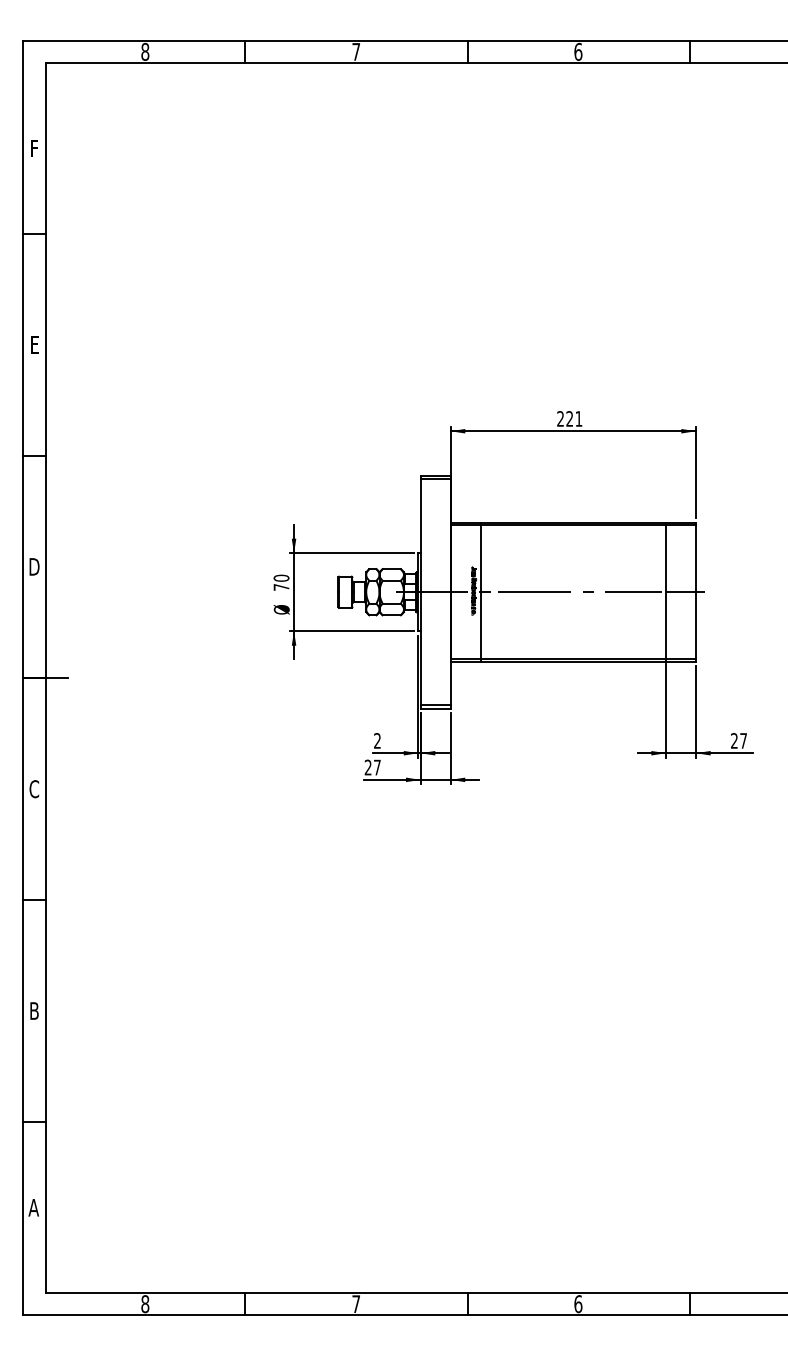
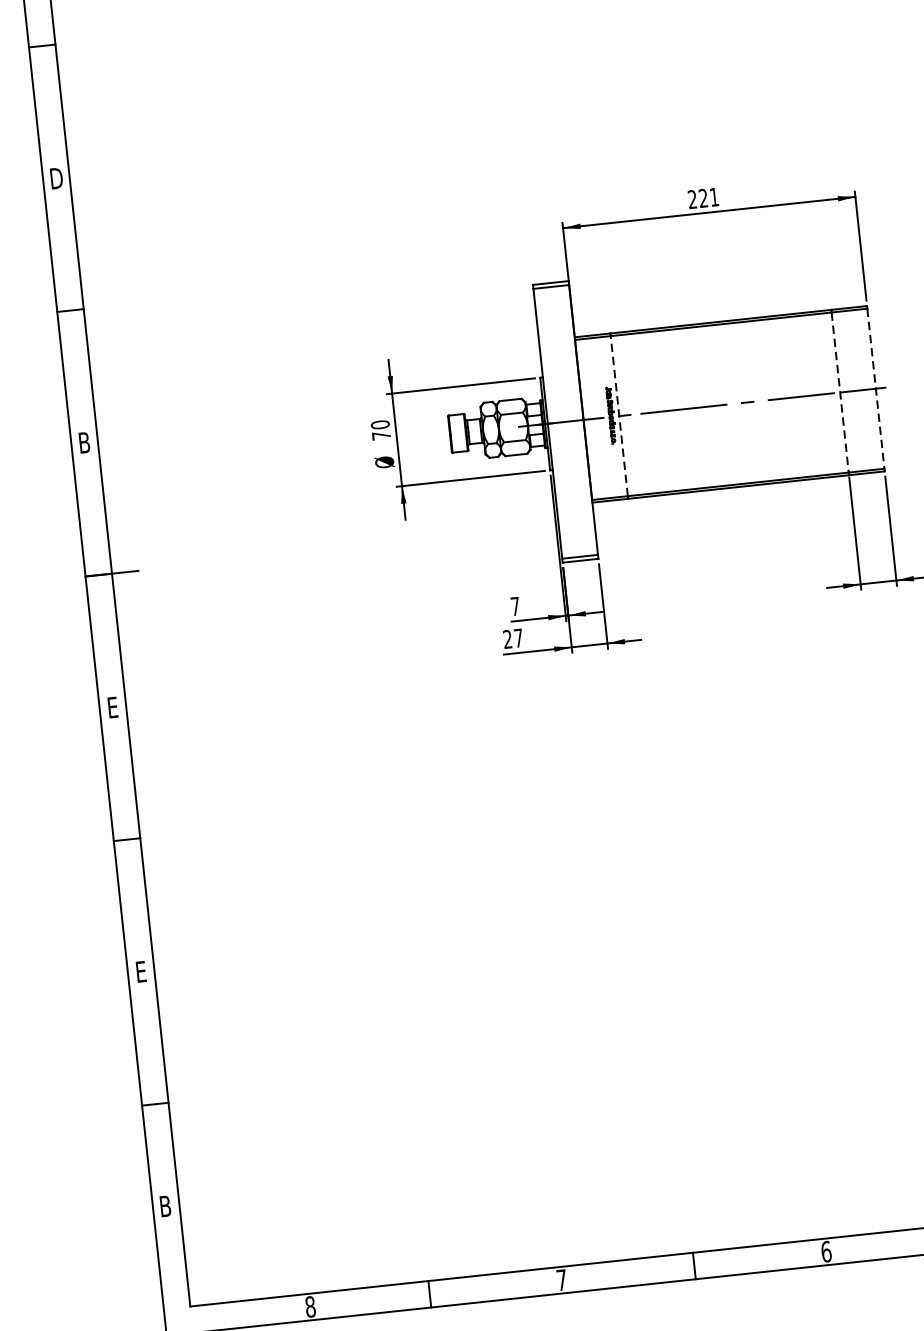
text: (34, 344) -> (56, 177), E -> D
text: (34, 566) -> (84, 442), D -> B
line: (480, 591) -> (619, 415), solid -> dashed
line: (666, 592) -> (840, 392), solid -> dashed
line: (695, 592) -> (875, 389), solid -> dashed
text: (377, 740) -> (515, 605), 2 -> 7
text: (34, 789) -> (112, 707), C -> E
text: (34, 1010) -> (141, 971), B -> E
text: (33, 1207) -> (164, 1206), A -> B

